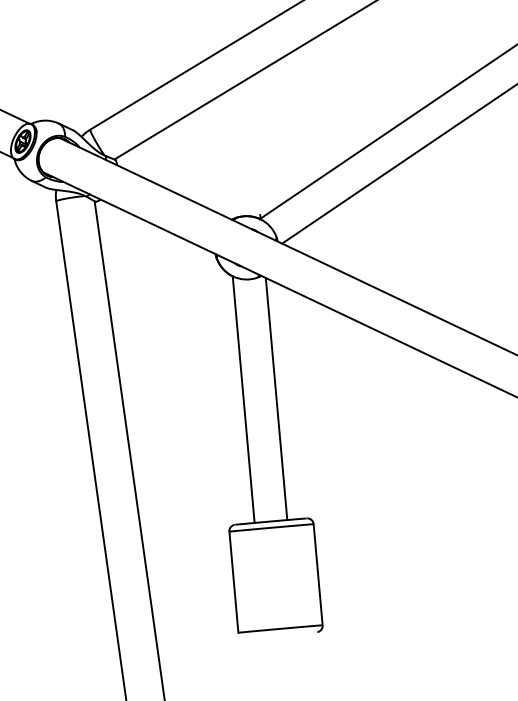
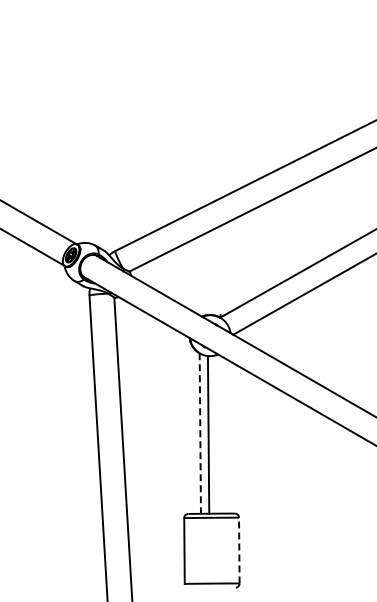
line: (276, 398) -> (208, 434), moved
line: (244, 401) -> (200, 434), solid -> dashed
line: (318, 574) -> (239, 550), solid -> dashed

